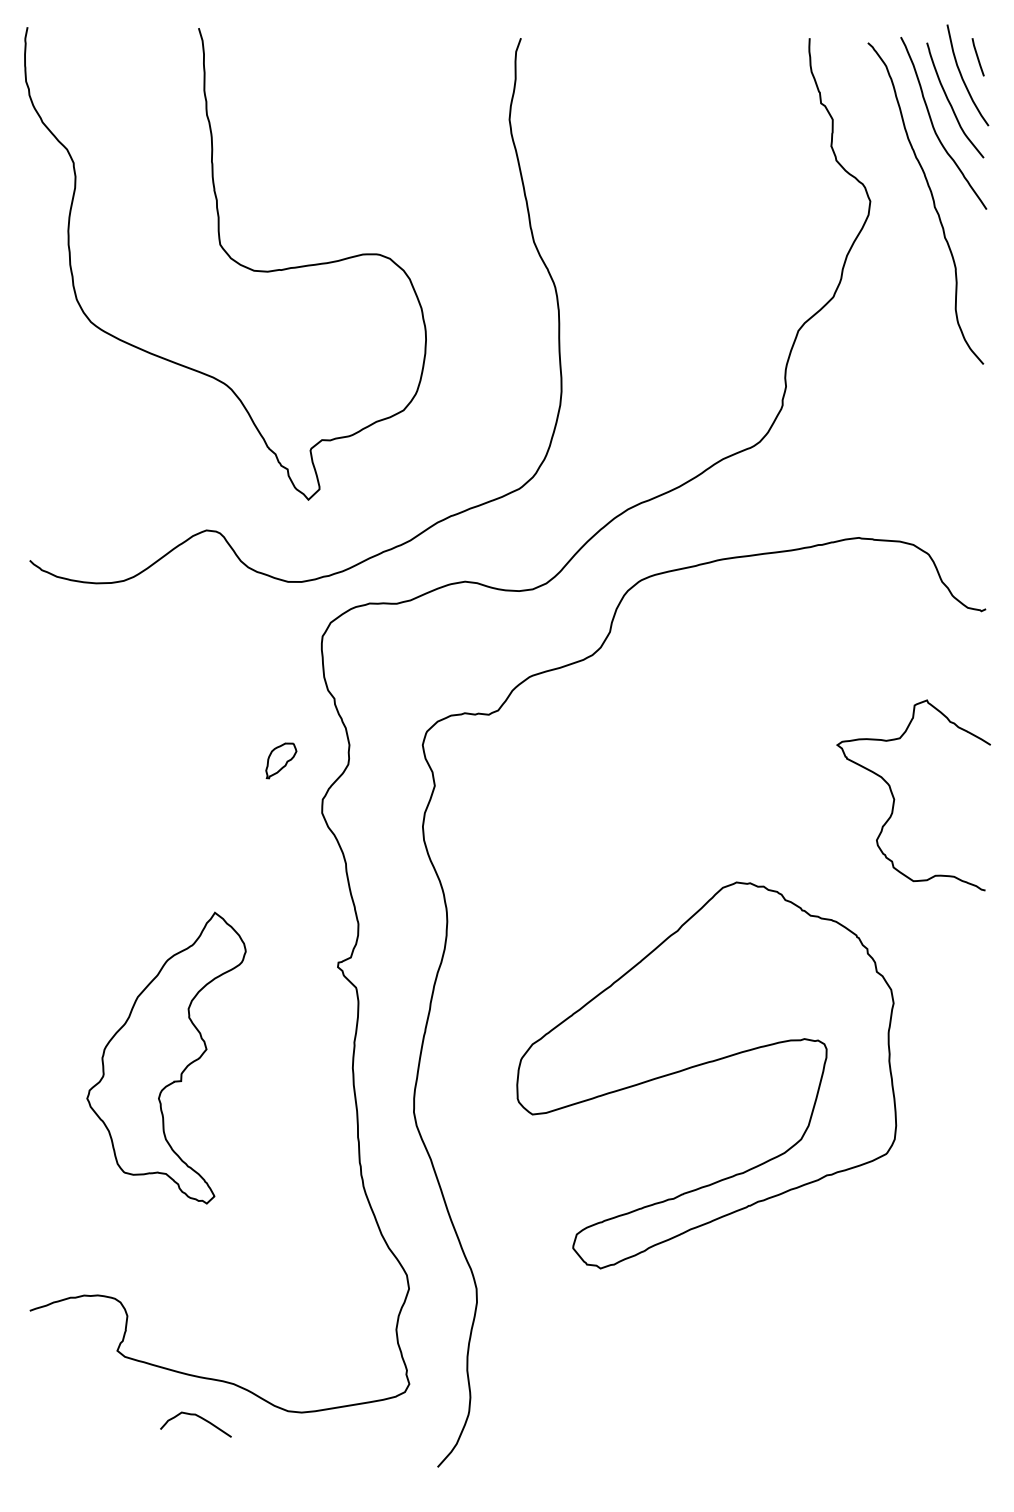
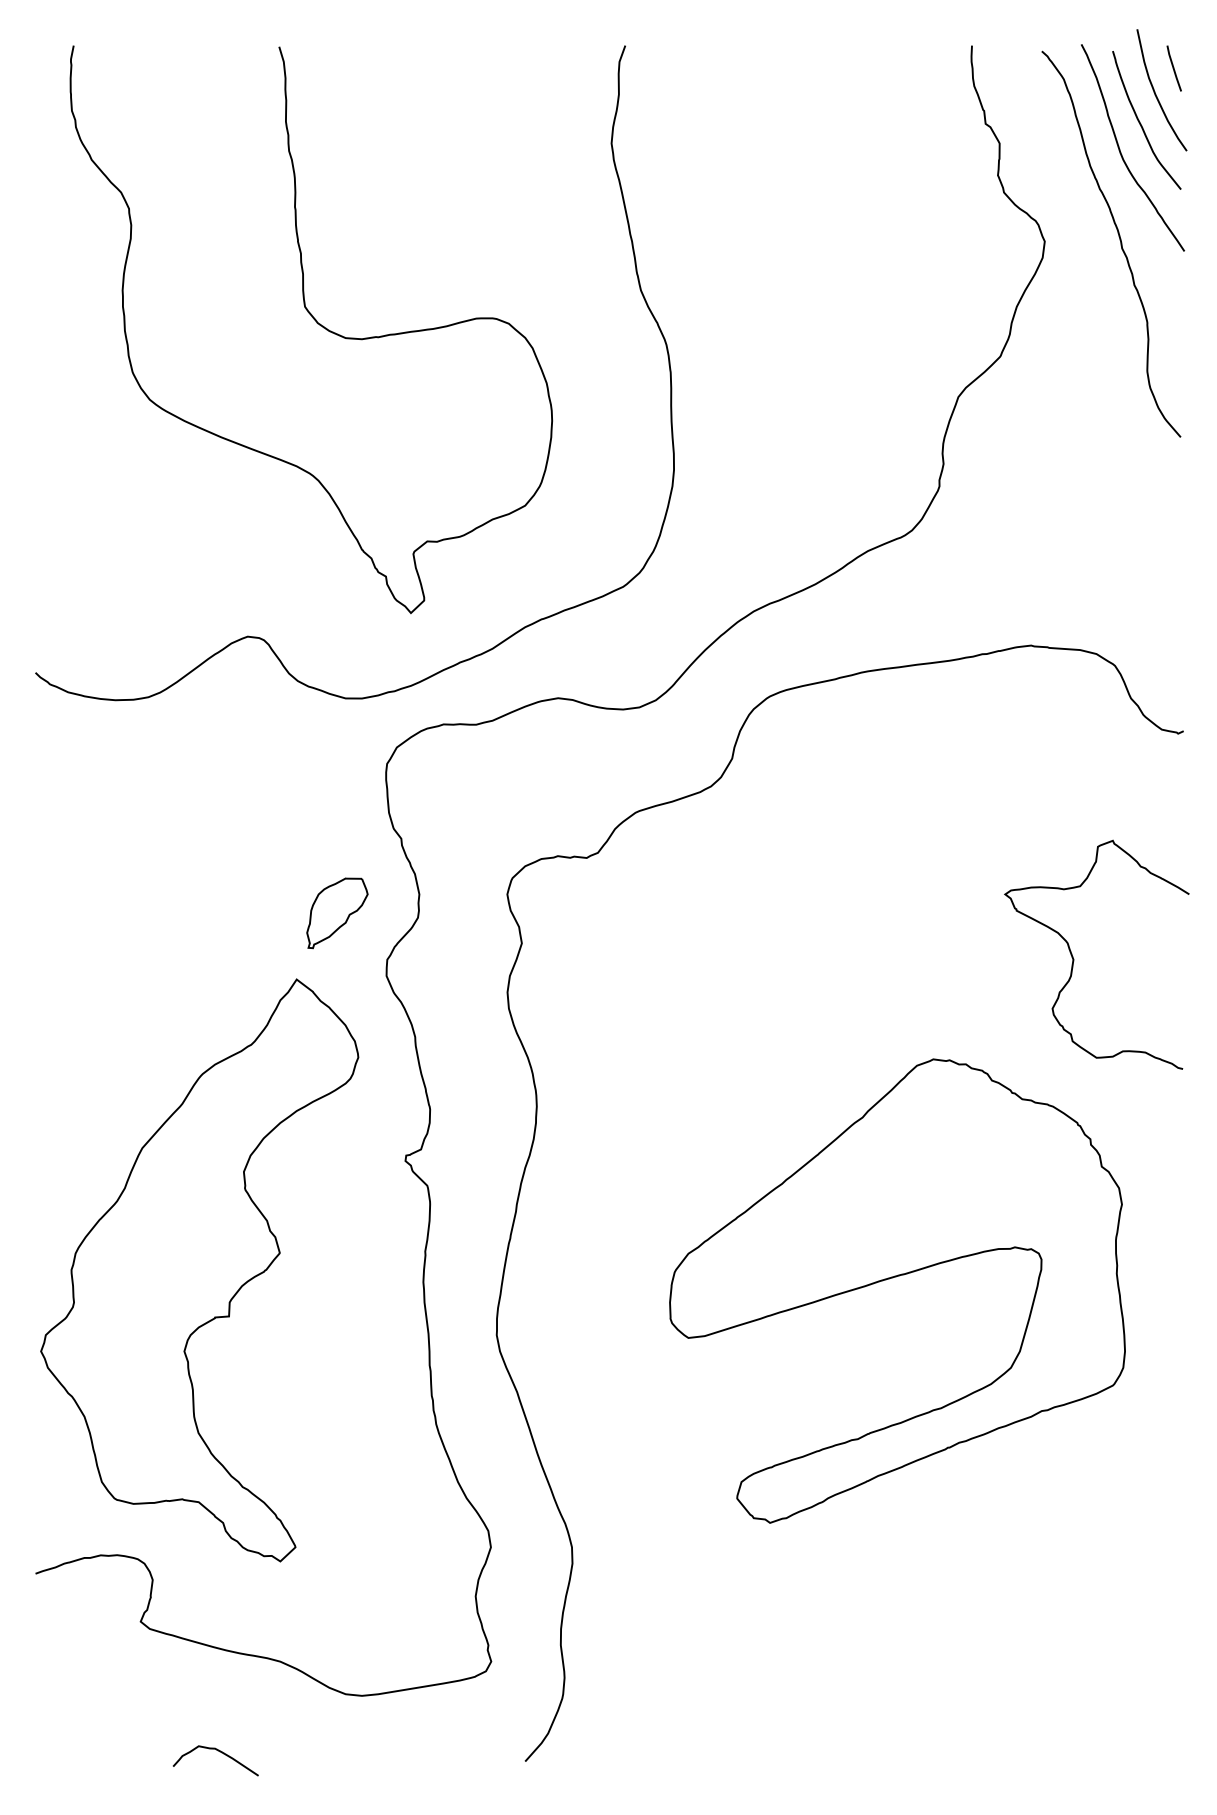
curve: (229, 258) -> (316, 323), moved
part: (281, 760) -> (337, 912), size x1.67
part: (166, 1057) -> (199, 1269), size x1.67
part: (705, 1064) -> (896, 1277), moved
curve: (198, 1417) -> (218, 1752), moved

